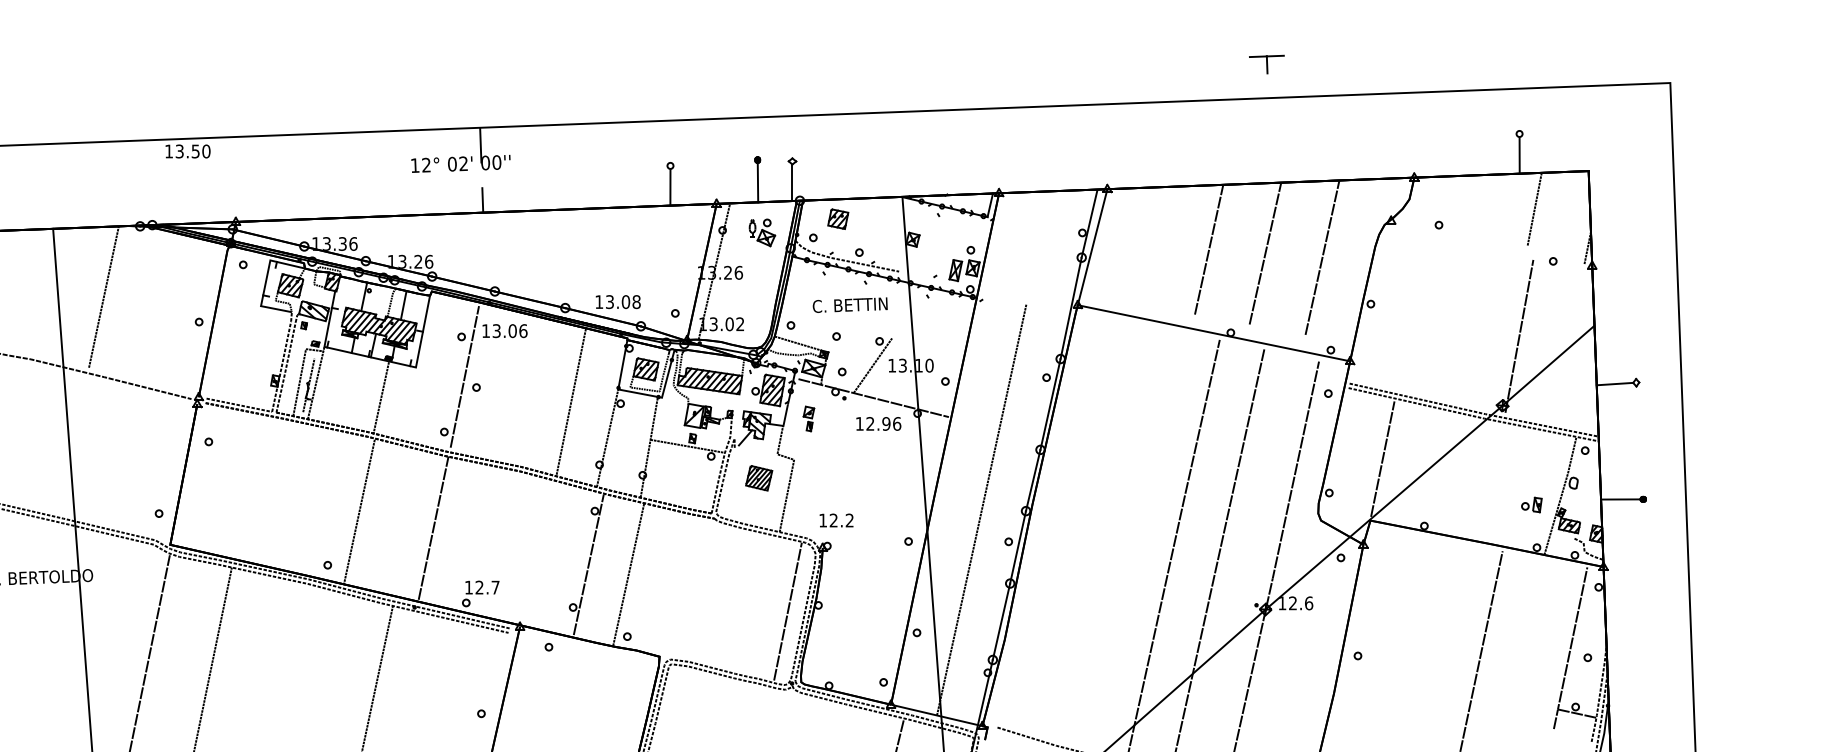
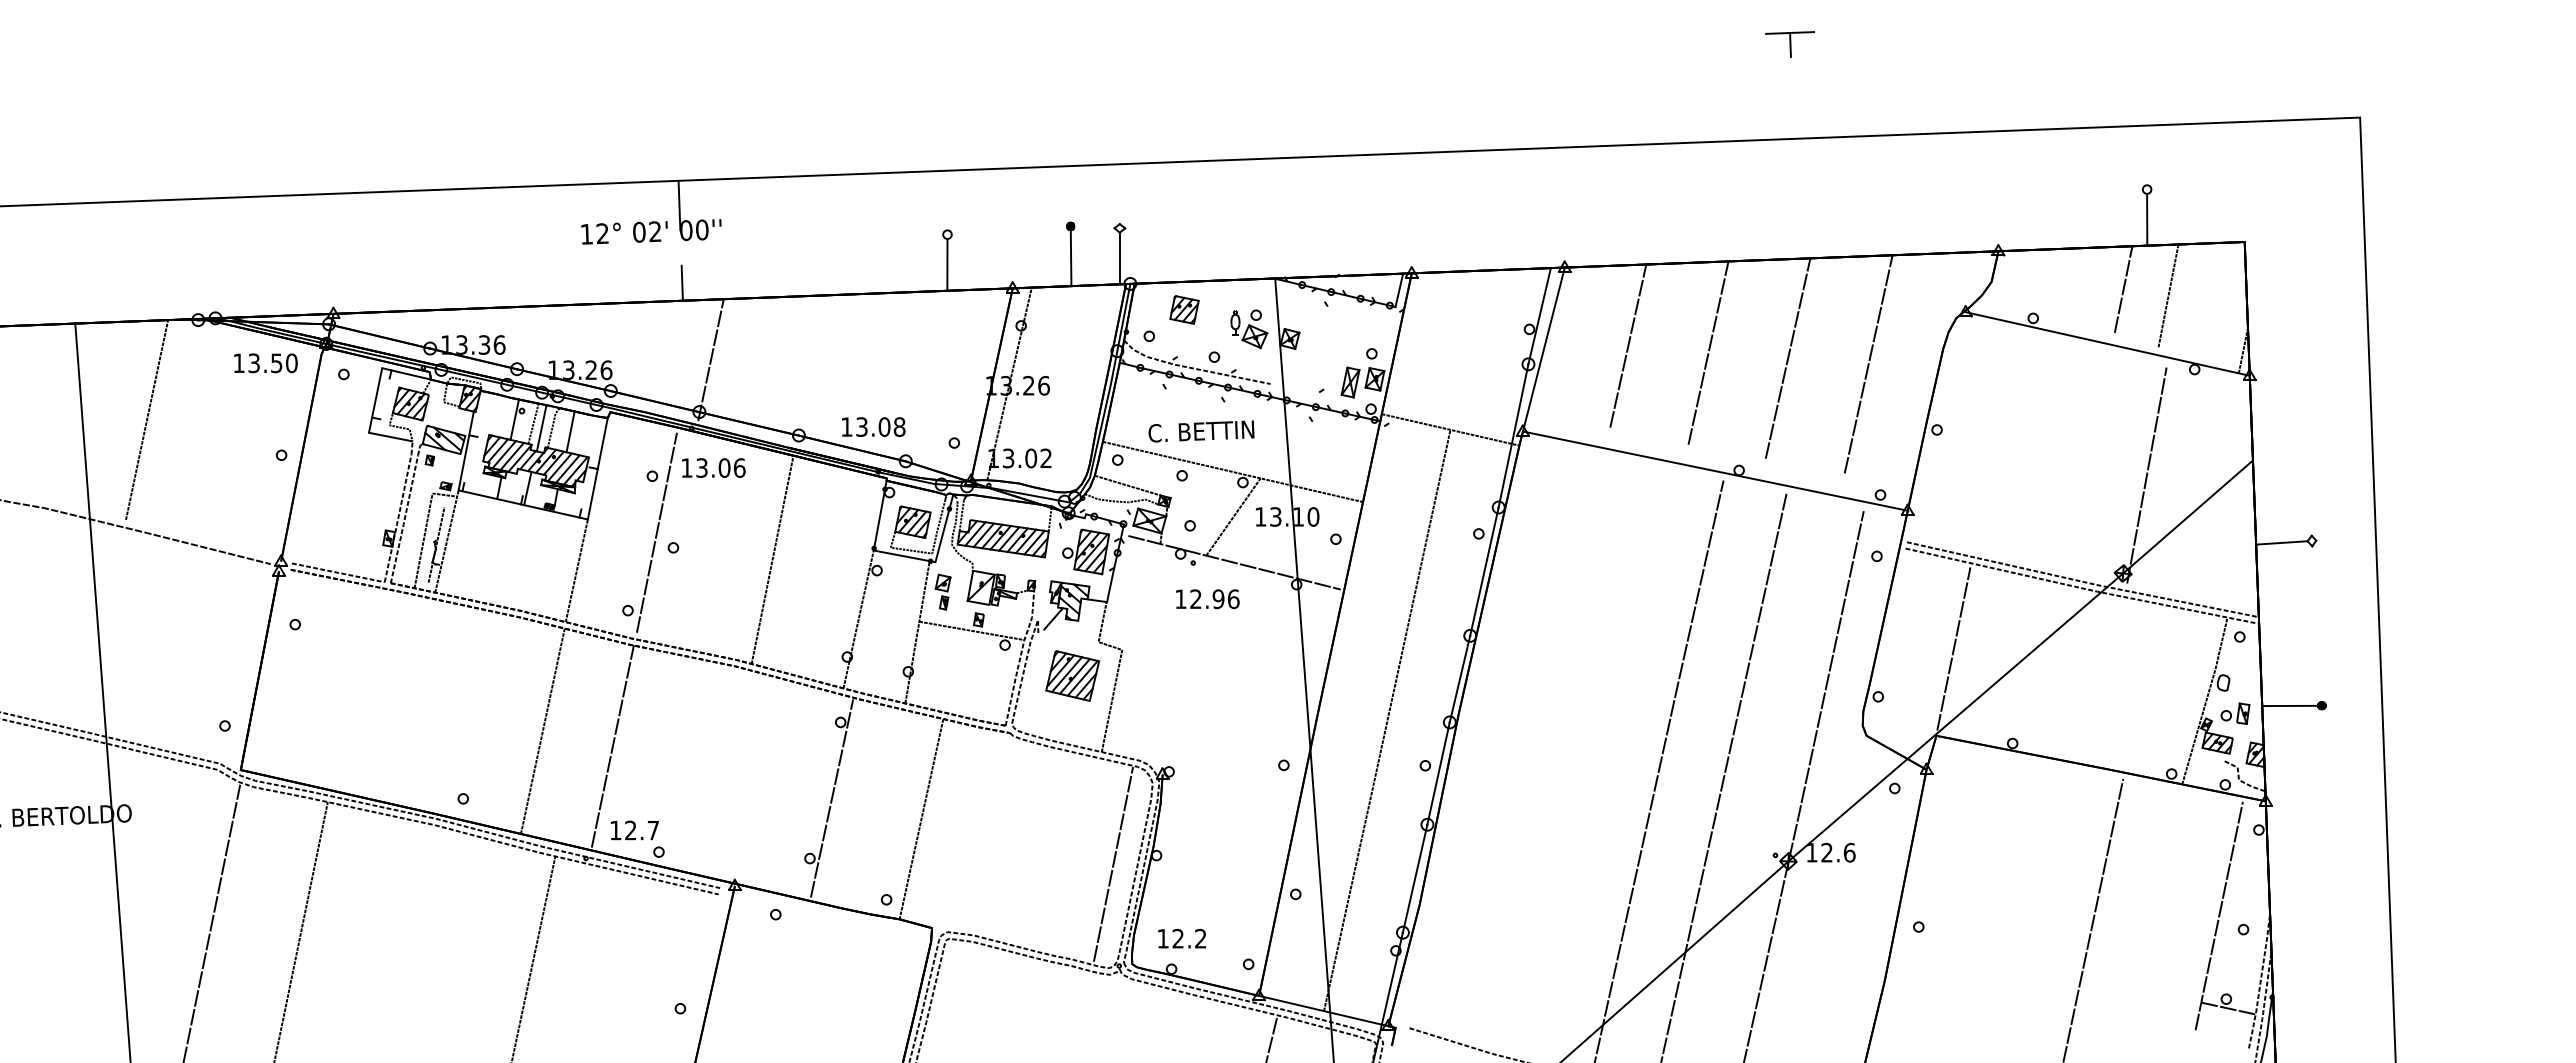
part: (1266, 64) -> (1789, 44), moved
text: (187, 151) -> (265, 363), moved
line: (1502, 204) -> (2123, 289), added
part: (762, 233) -> (1249, 329), moved
line: (1491, 242) -> (2107, 343), added
line: (1152, 244) -> (1628, 345), added
line: (502, 254) -> (710, 360), added
line: (377, 299) -> (533, 423), added
line: (383, 303) -> (541, 428), added
line: (1026, 303) -> (1450, 429), added
line: (872, 333) -> (1232, 471), added
line: (381, 397) -> (576, 570), moved
line: (571, 400) -> (772, 559), moved
part: (808, 418) -> (942, 591), moved
text: (878, 424) -> (1207, 599), moved
part: (758, 477) -> (1072, 675), size x1.43
part: (1531, 504) -> (2235, 713), moved
line: (359, 511) -> (542, 730), moved
text: (836, 520) -> (1181, 938), moved
line: (628, 574) -> (921, 819), moved
text: (482, 587) -> (634, 830), moved

